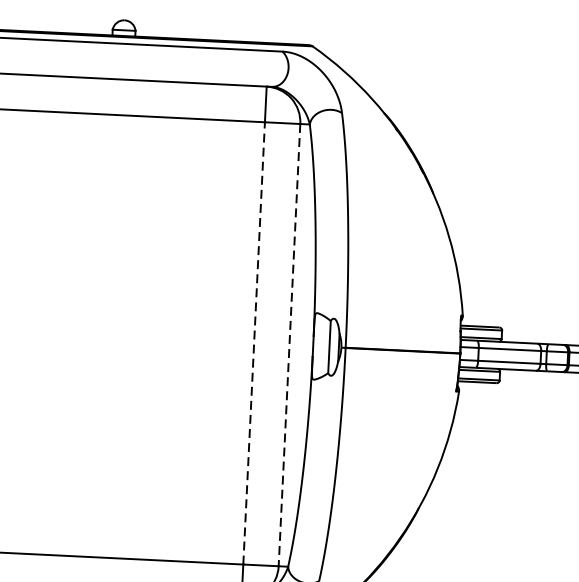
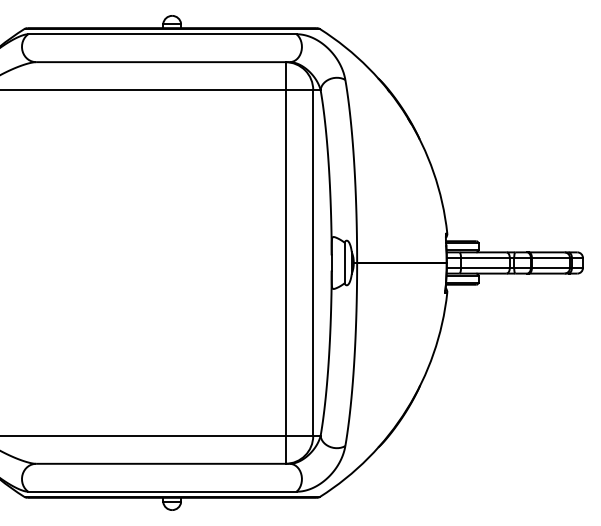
line: (254, 342) -> (285, 262), dashed -> solid
line: (289, 344) -> (313, 262), dashed -> solid

